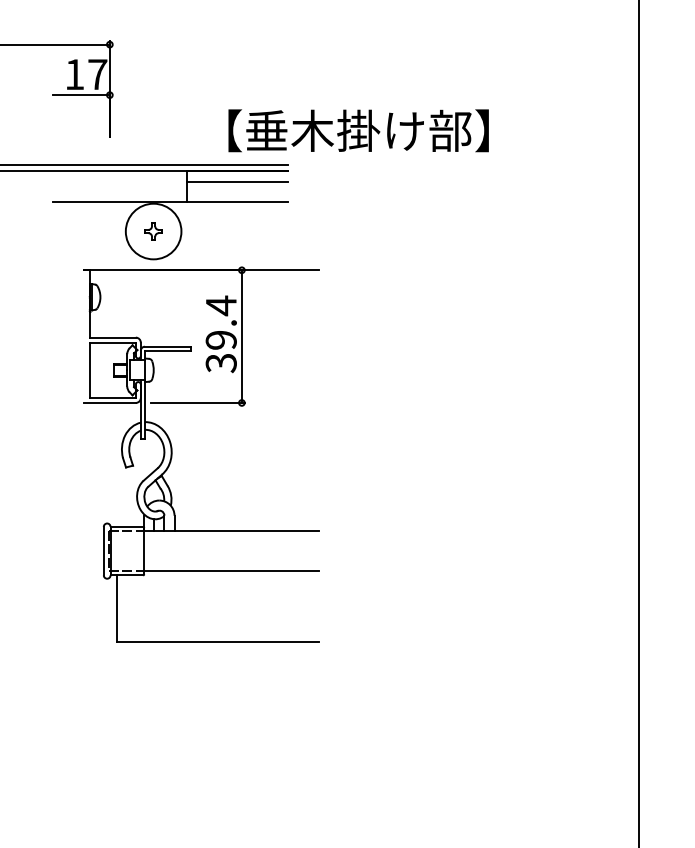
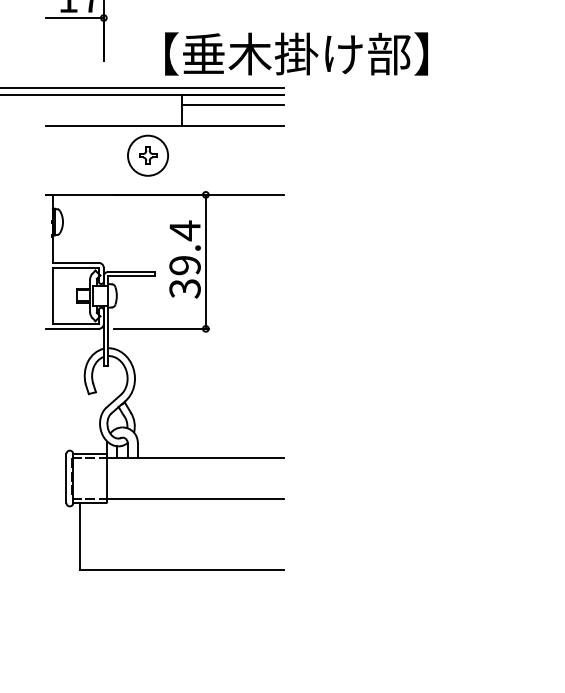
text: (358, 130) -> (296, 53), moved
circle: (153, 231) -> (147, 155), size x0.71
part: (172, 454) -> (135, 380), moved

